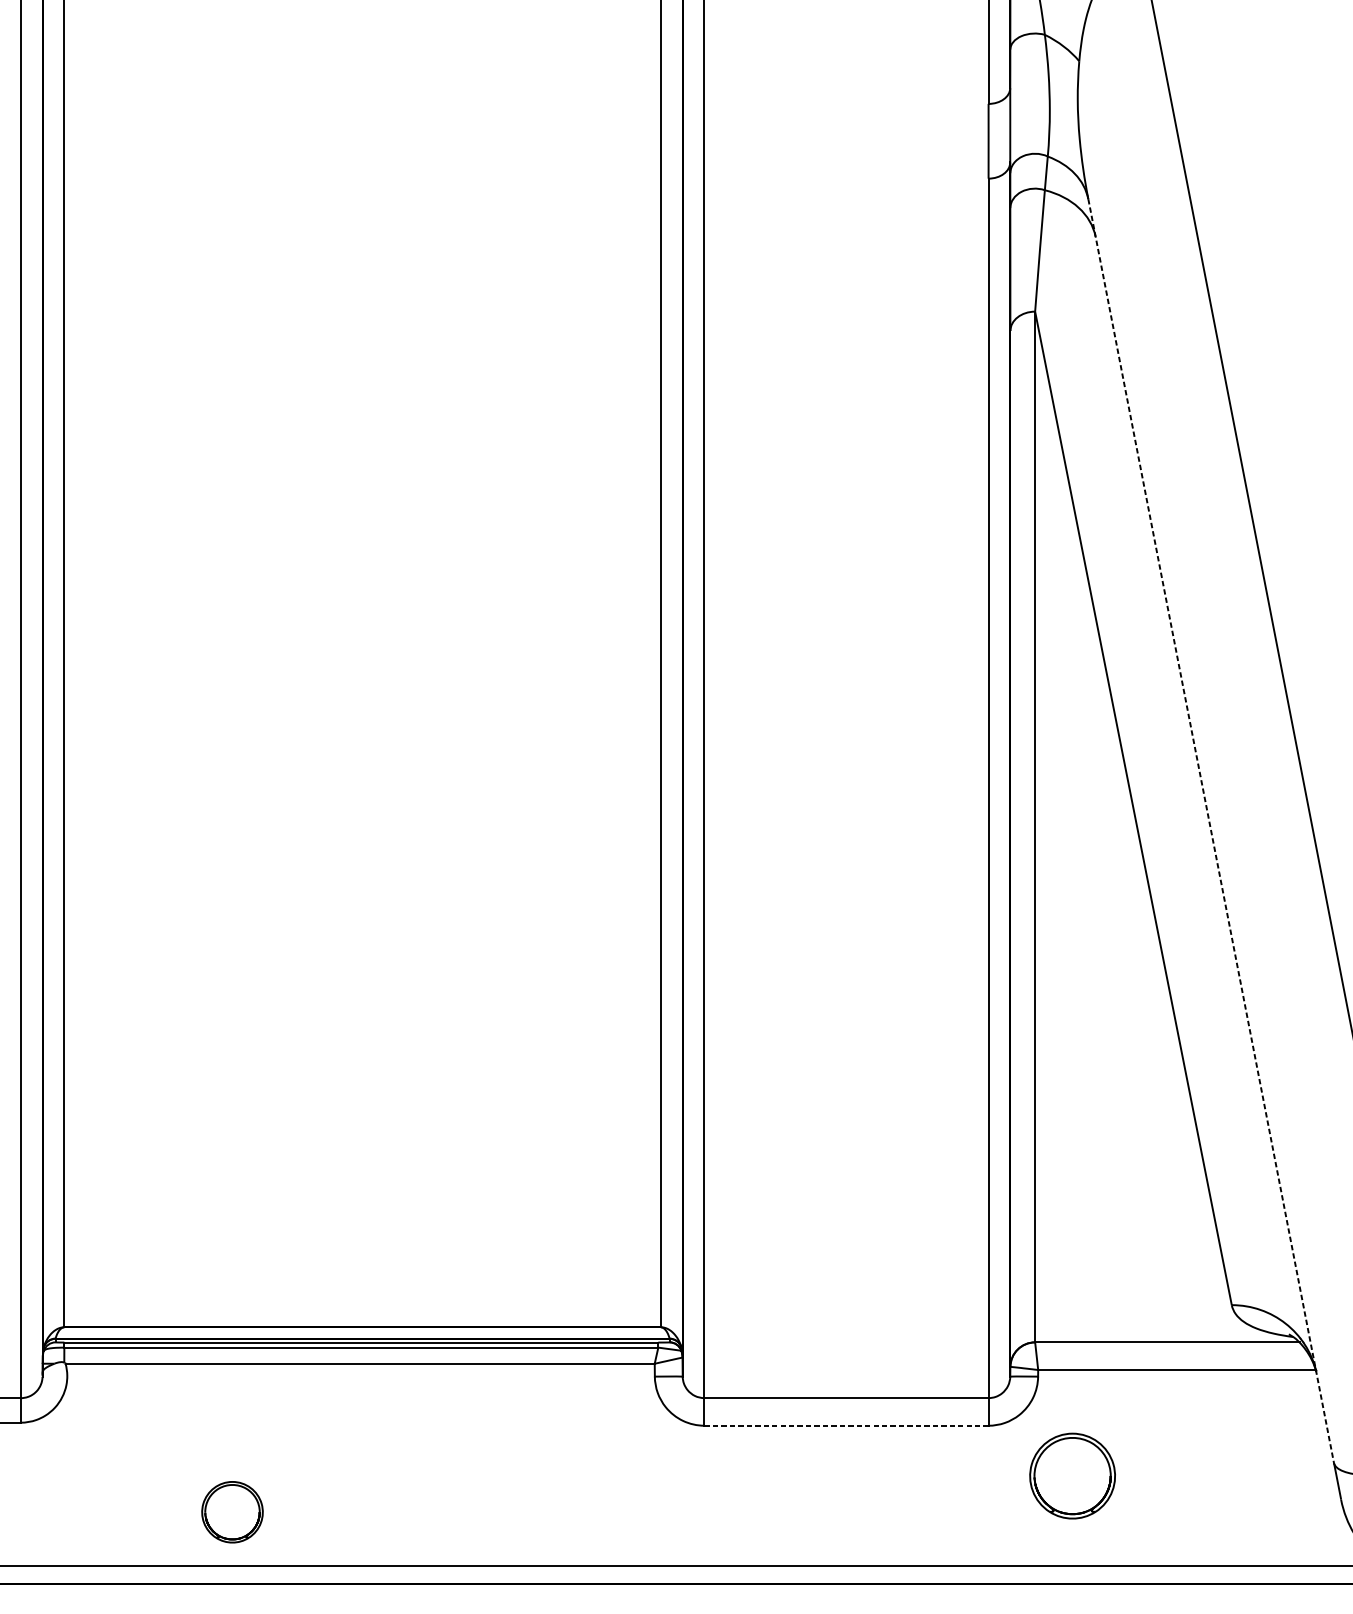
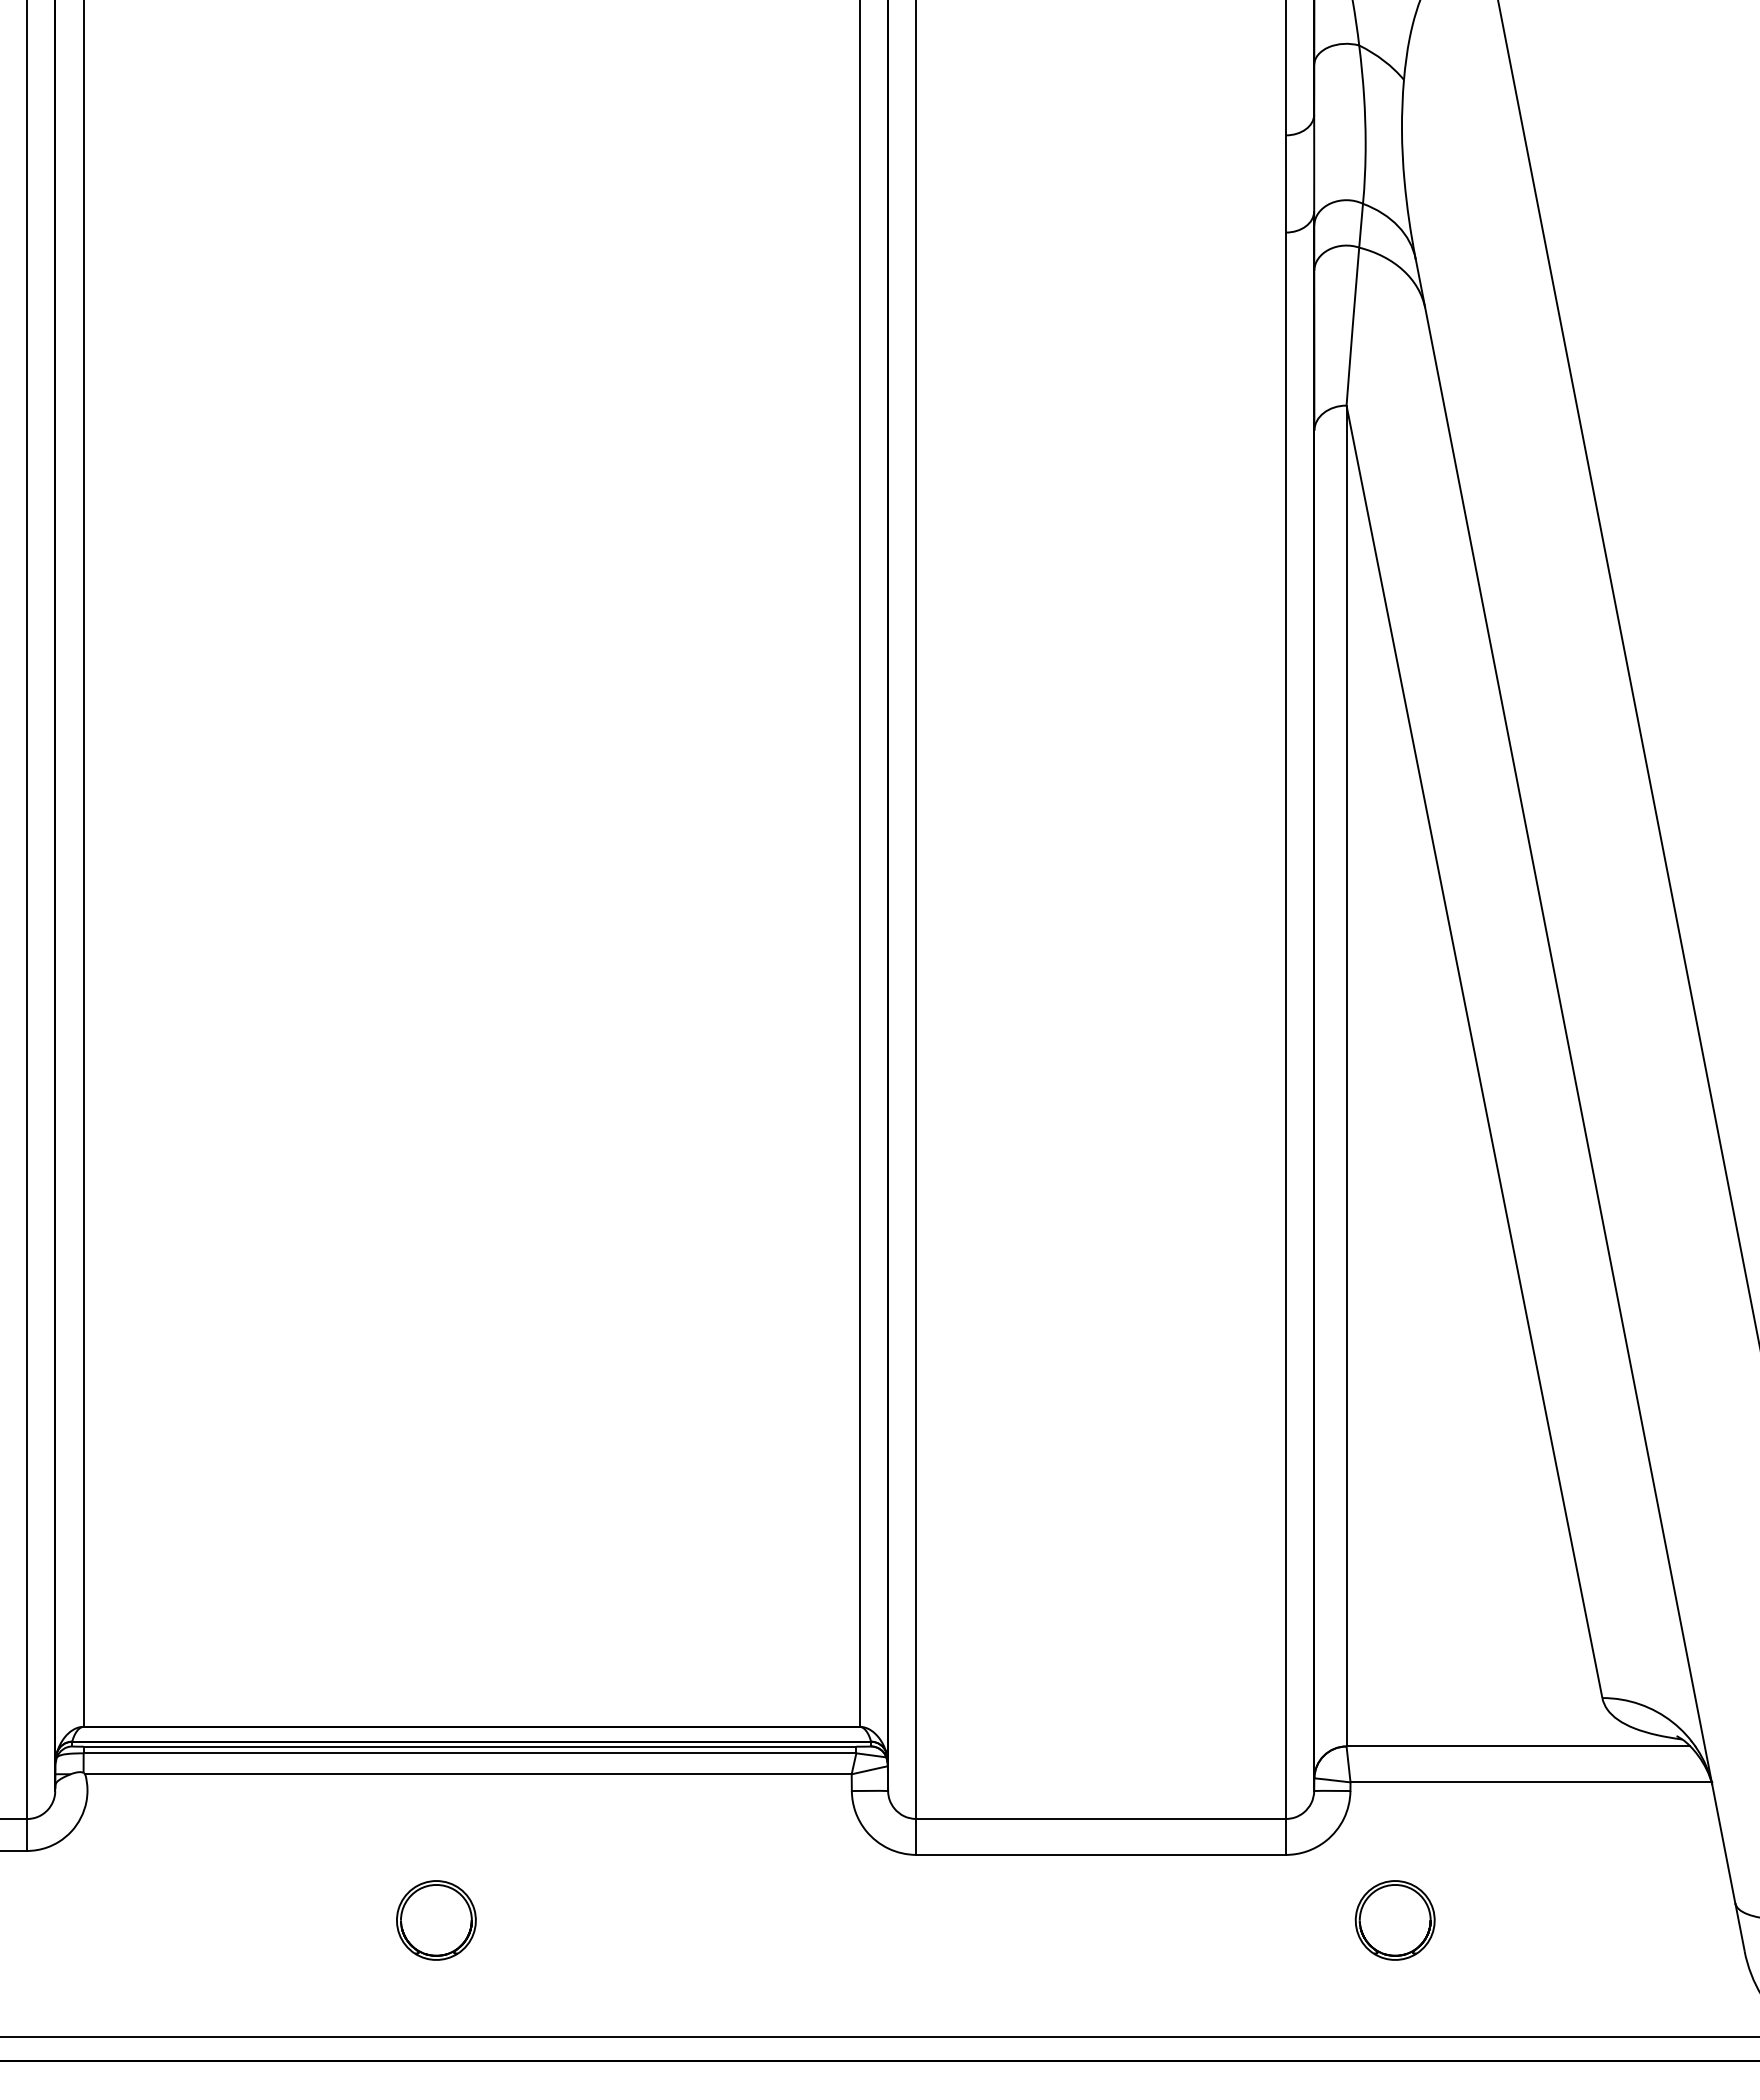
line: (1211, 831) -> (1575, 1081), dashed -> solid
line: (846, 1425) -> (1101, 1854), dashed -> solid
part: (1071, 1476) -> (1394, 1920), size x0.71
part: (232, 1512) -> (436, 1920), moved

